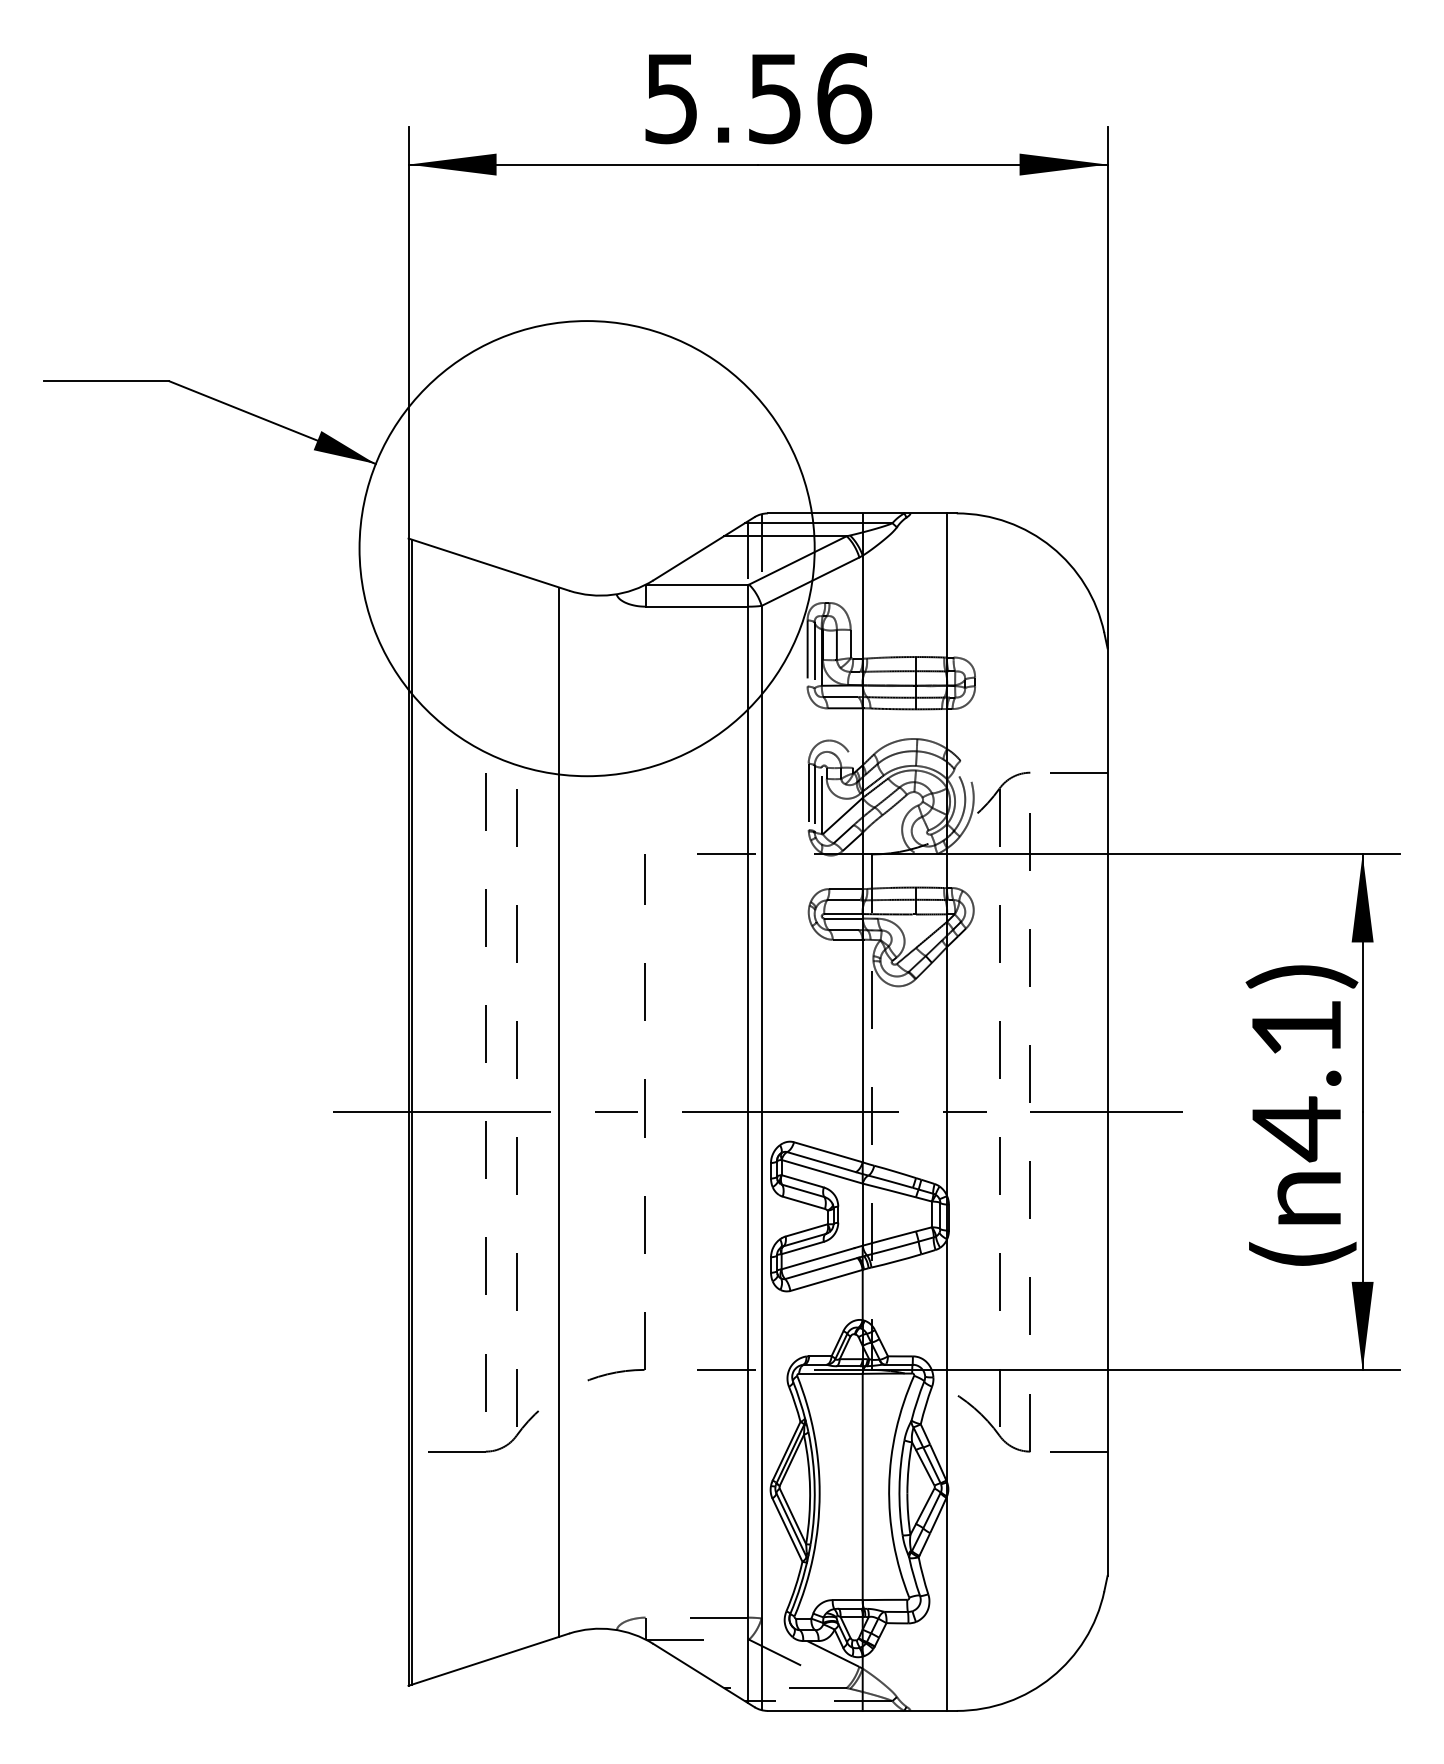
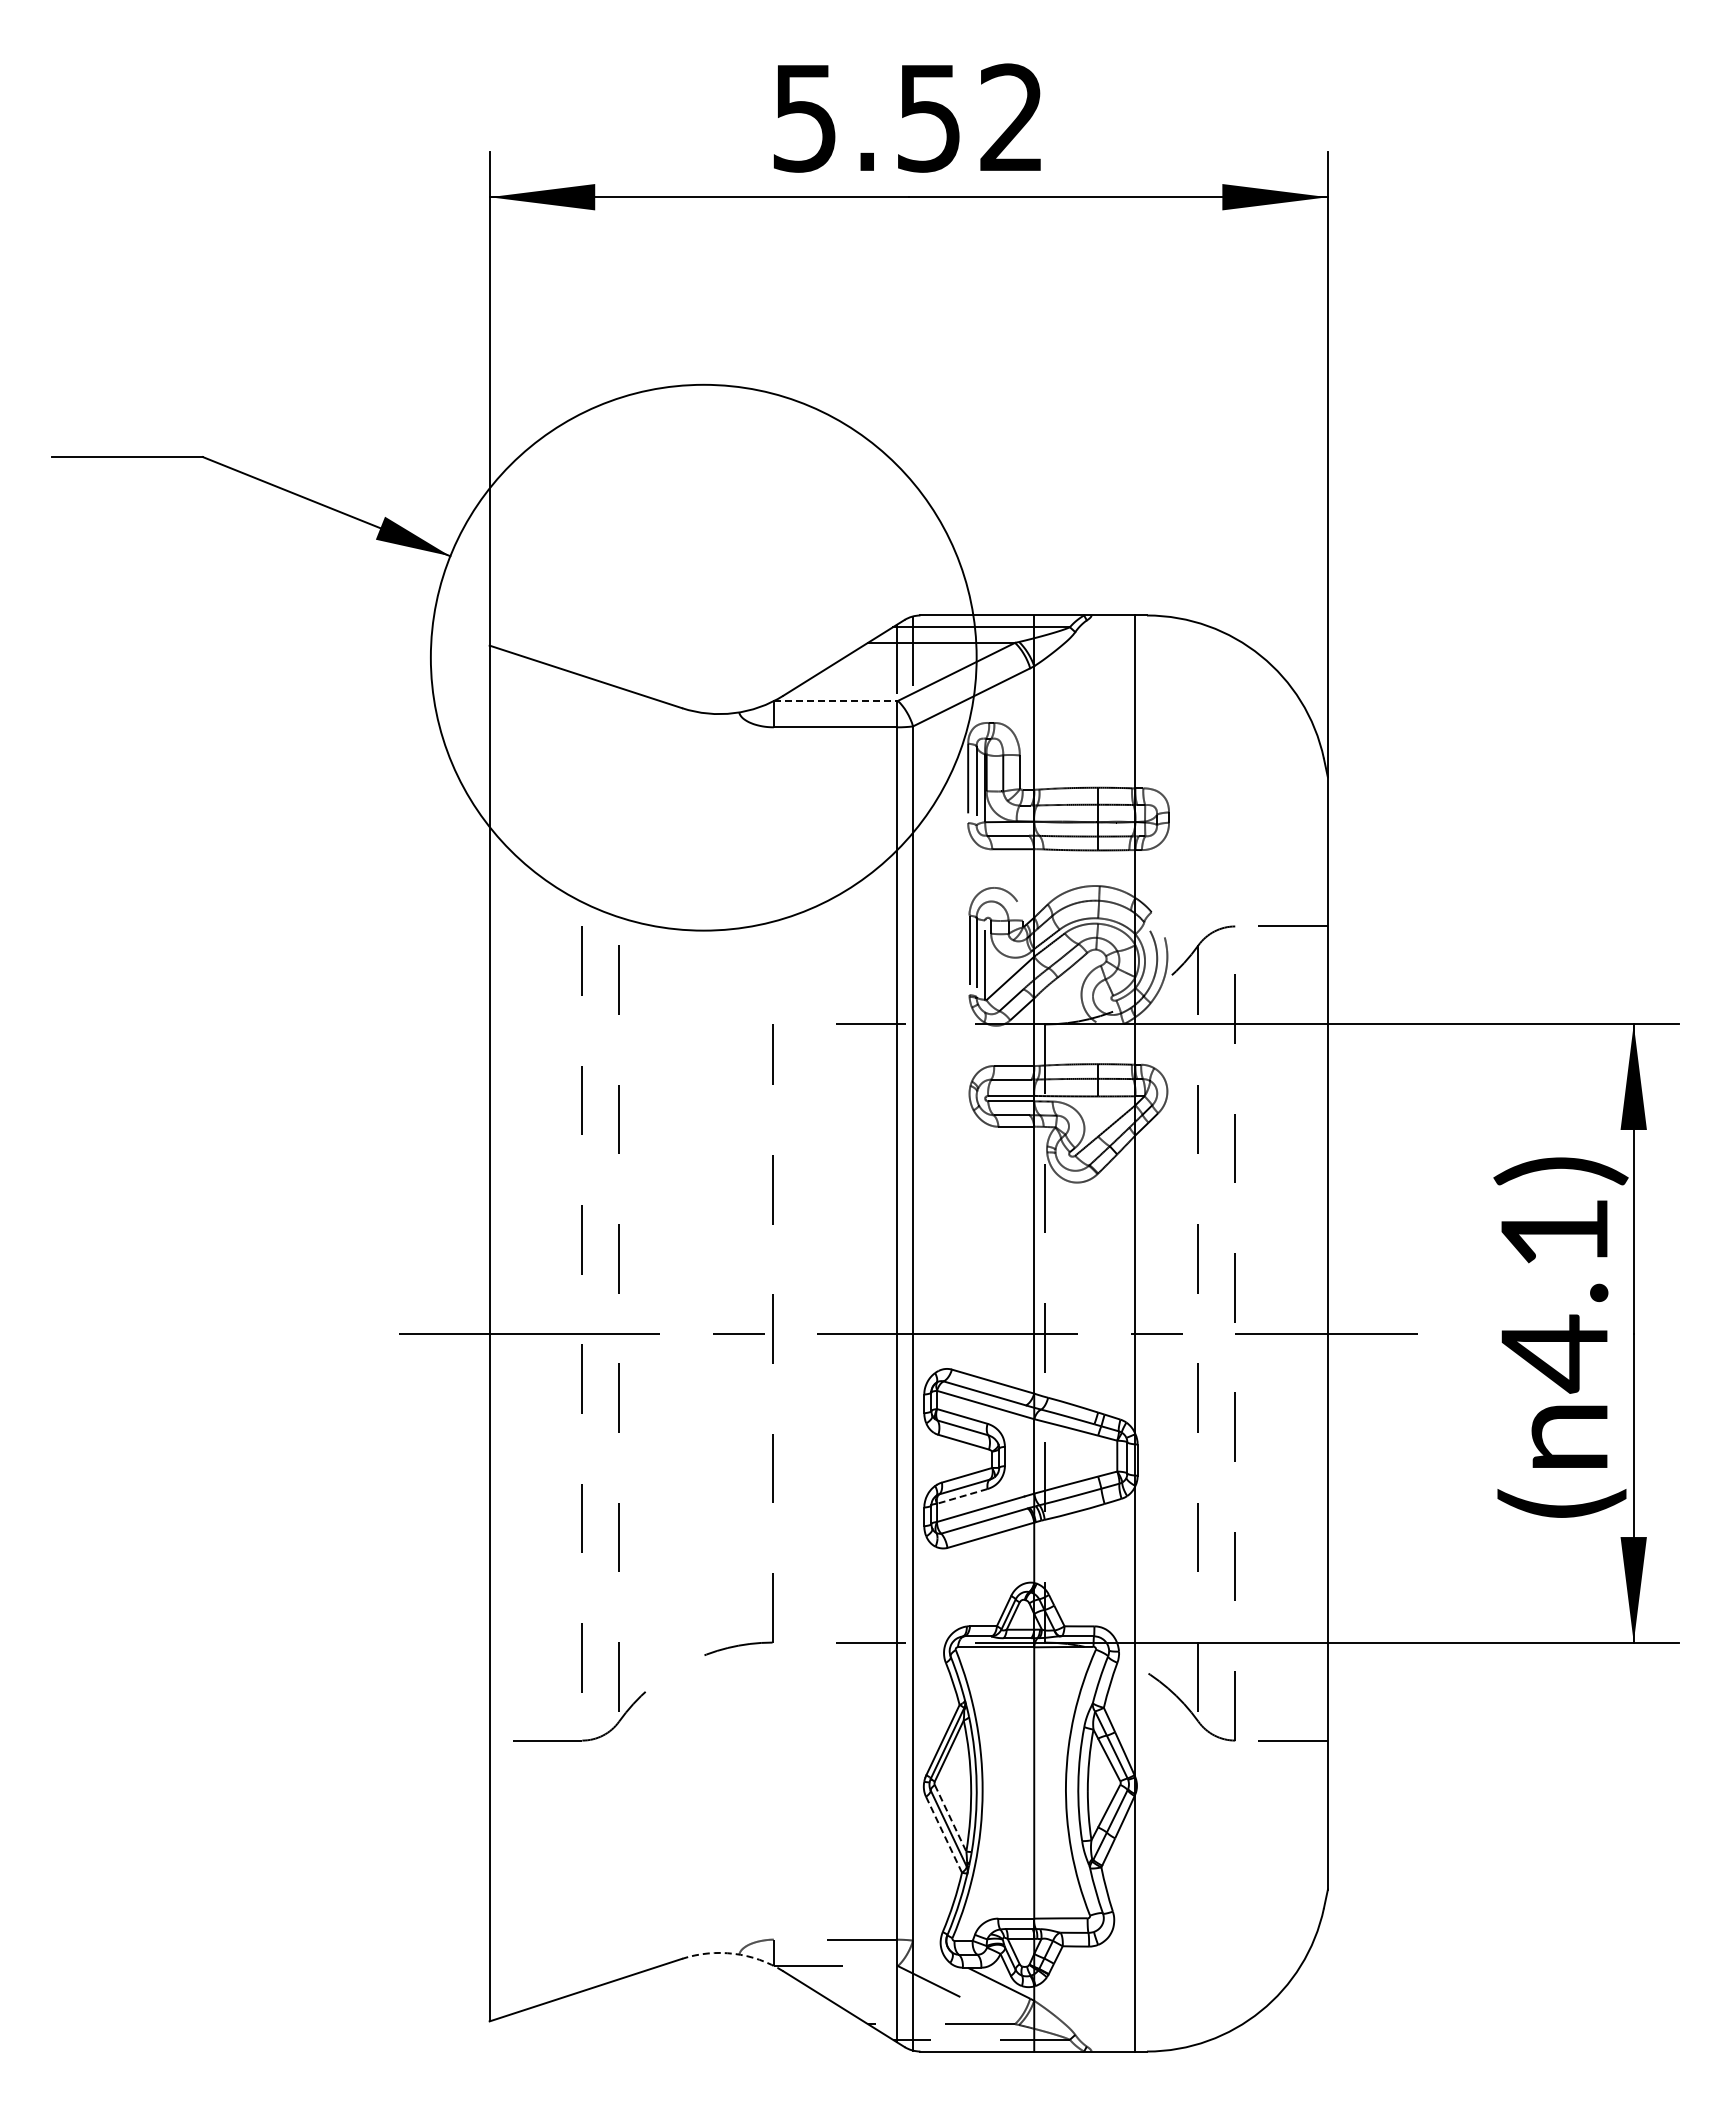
text: (844, 98) -> (1012, 117), 5.56 -> 5.52
line: (696, 585) -> (835, 701), solid -> dashed
line: (411, 1112) -> (493, 1333), removed
line: (559, 1112) -> (670, 1333), removed
line: (802, 1248) -> (961, 1496), solid -> dashed
line: (792, 1516) -> (950, 1818), solid -> dashed
line: (787, 1529) -> (943, 1834), solid -> dashed
arc: (612, 1629) -> (734, 1953), solid -> dashed

